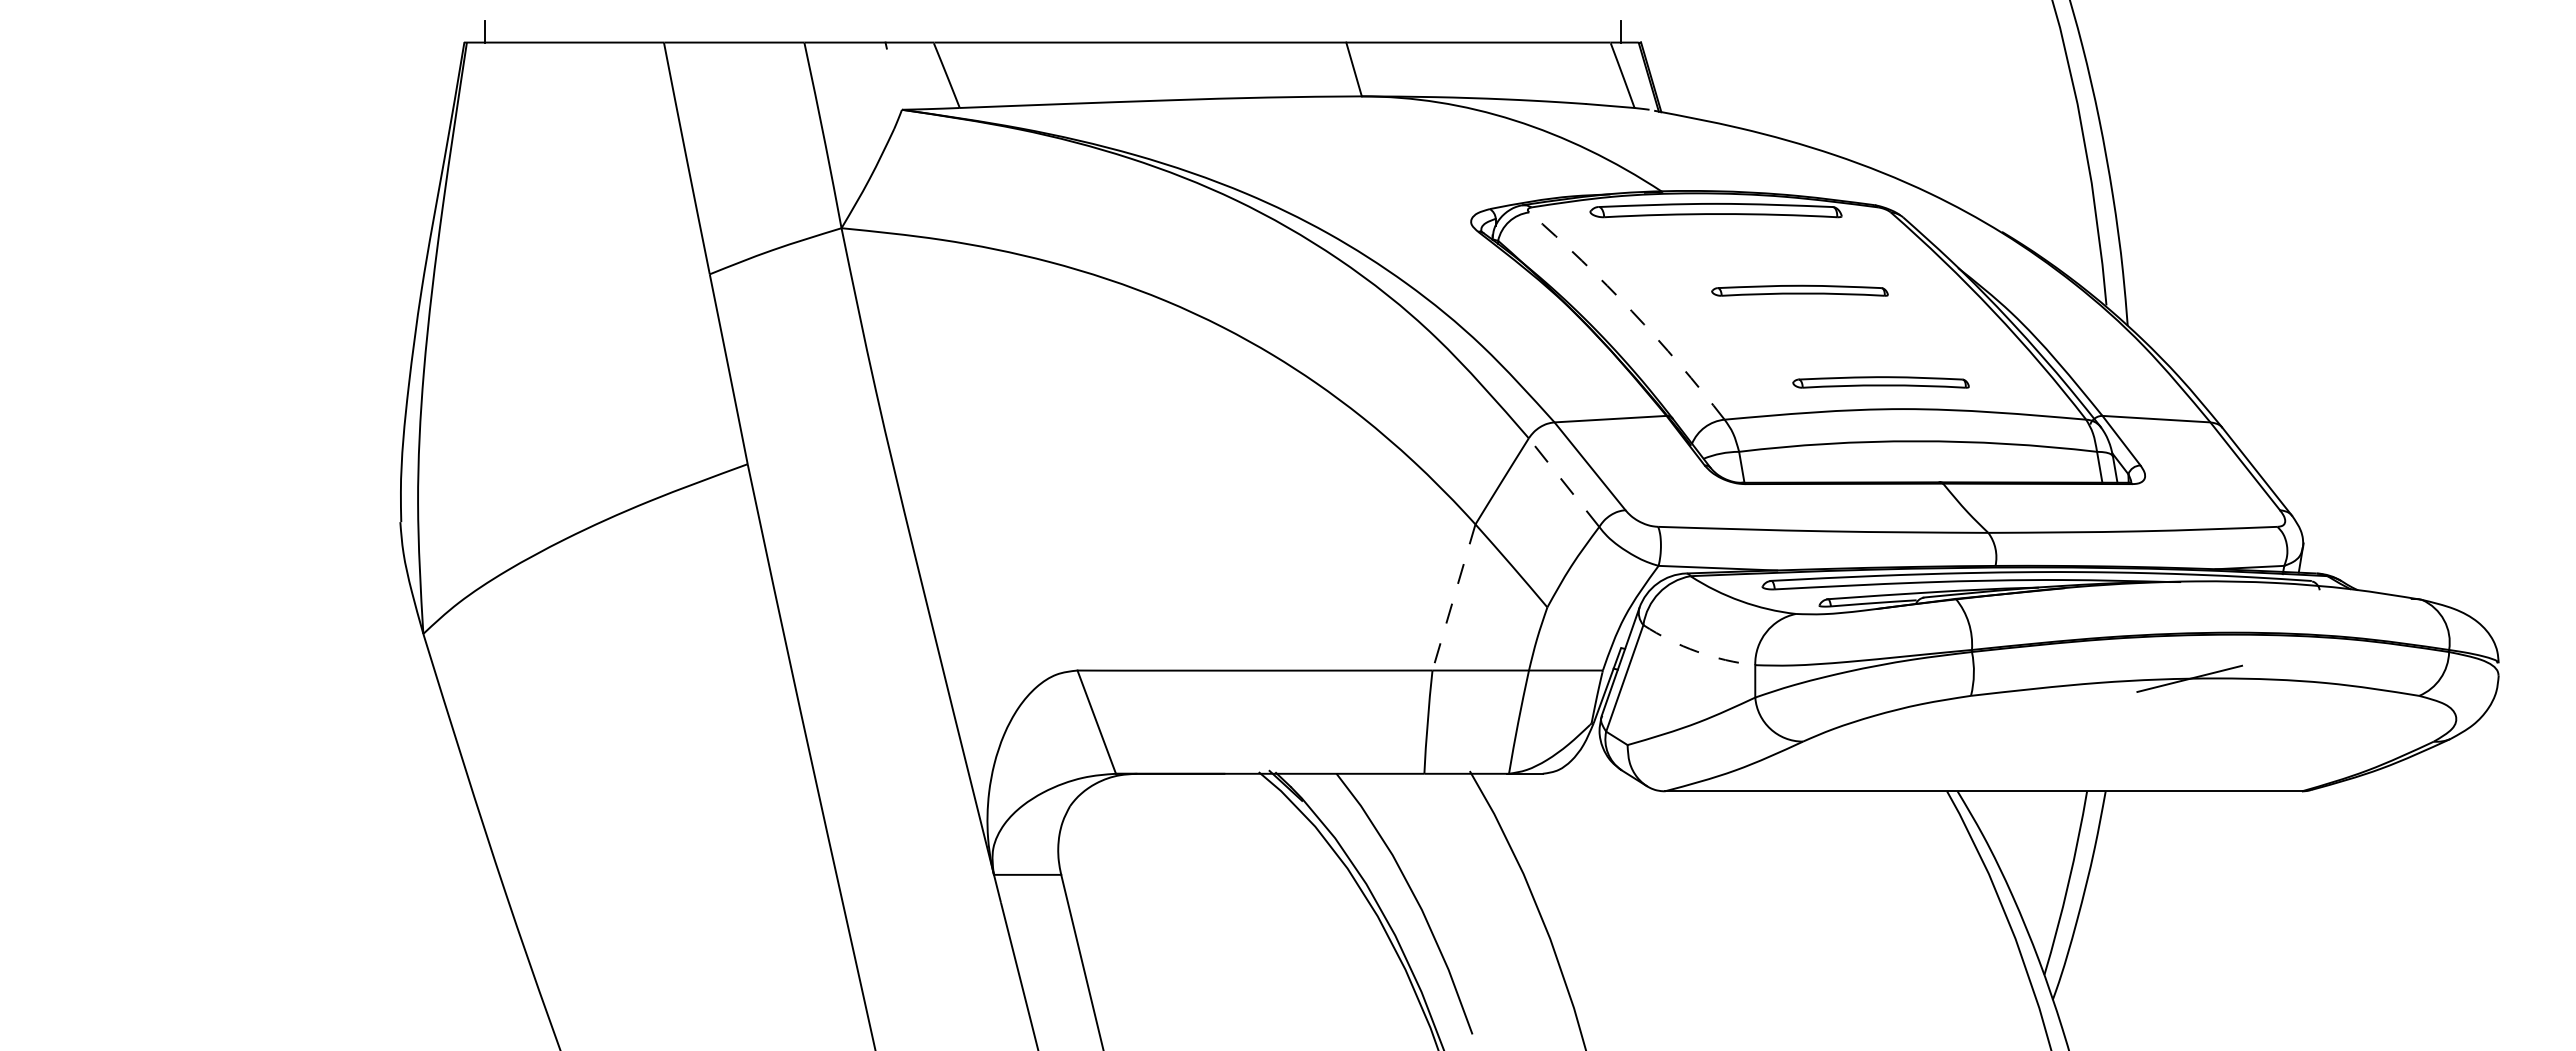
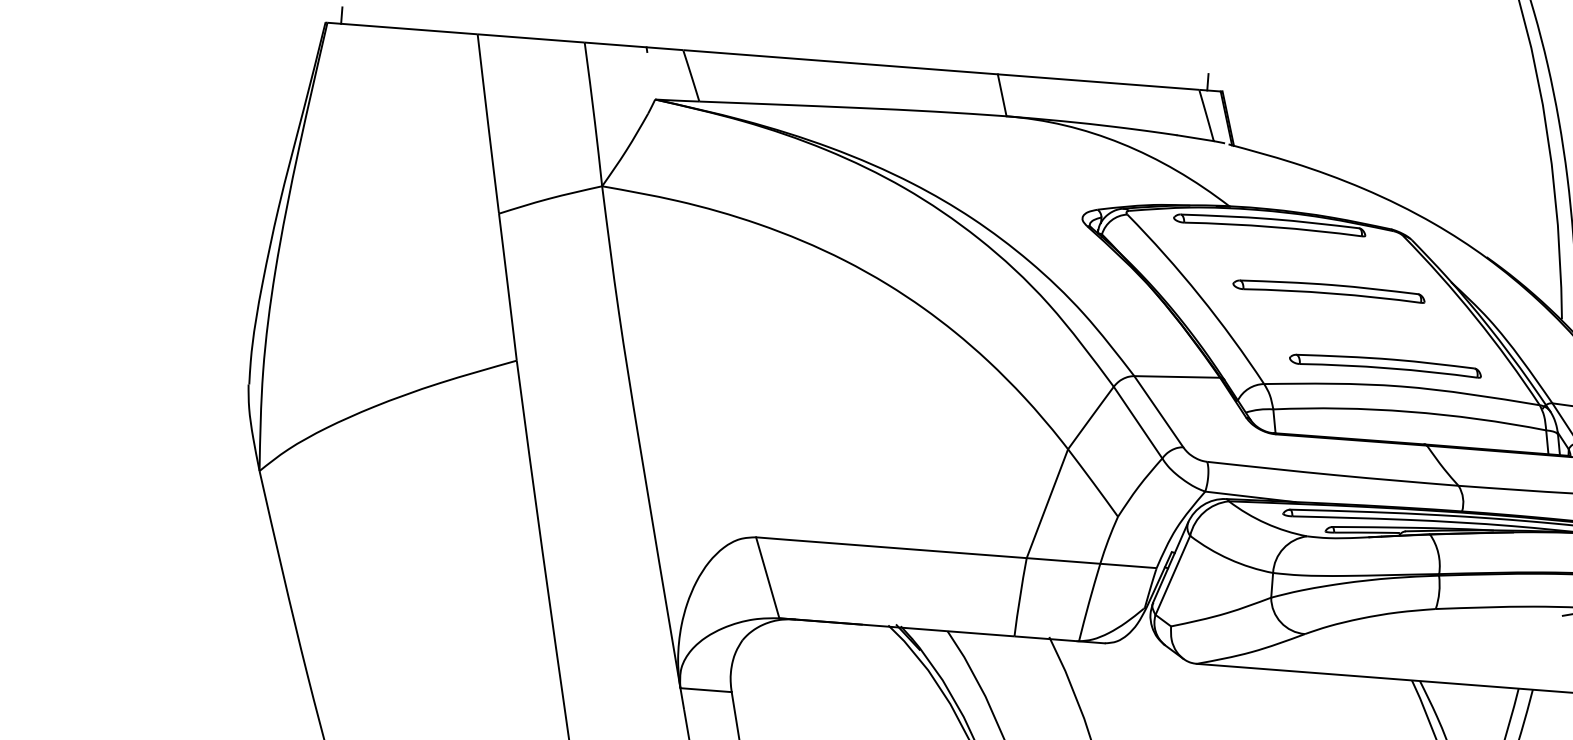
part: (1799, 290) -> (1328, 289), size x1.43
arc: (1631, 311) -> (1199, 296), dashed -> solid
part: (1880, 382) -> (1385, 364), size x1.43
line: (1564, 482) -> (1138, 422), dashed -> solid
line: (1454, 597) -> (1047, 503), dashed -> solid
arc: (1697, 651) -> (1229, 559), dashed -> solid

